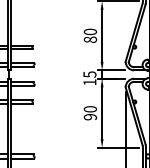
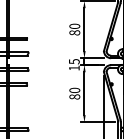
text: (90, 116) -> (74, 96), 90 -> 80

